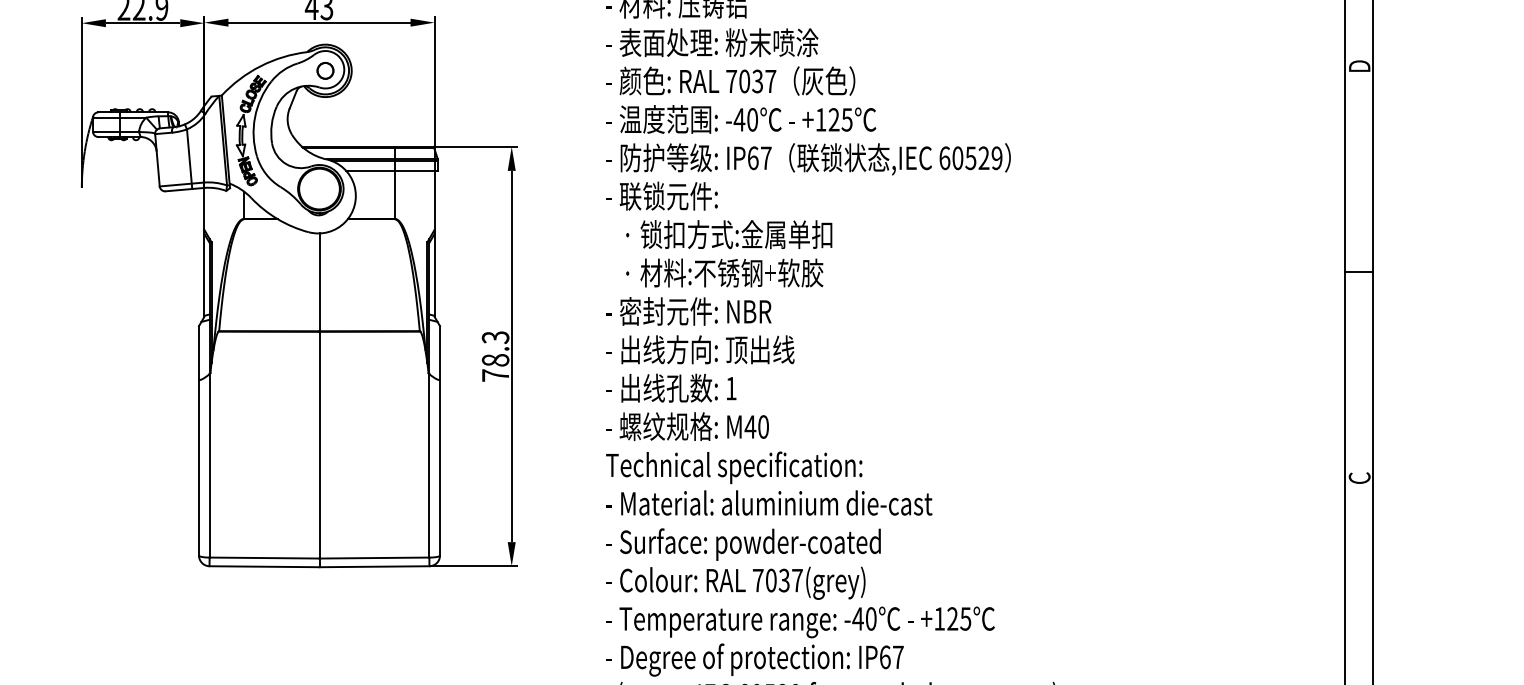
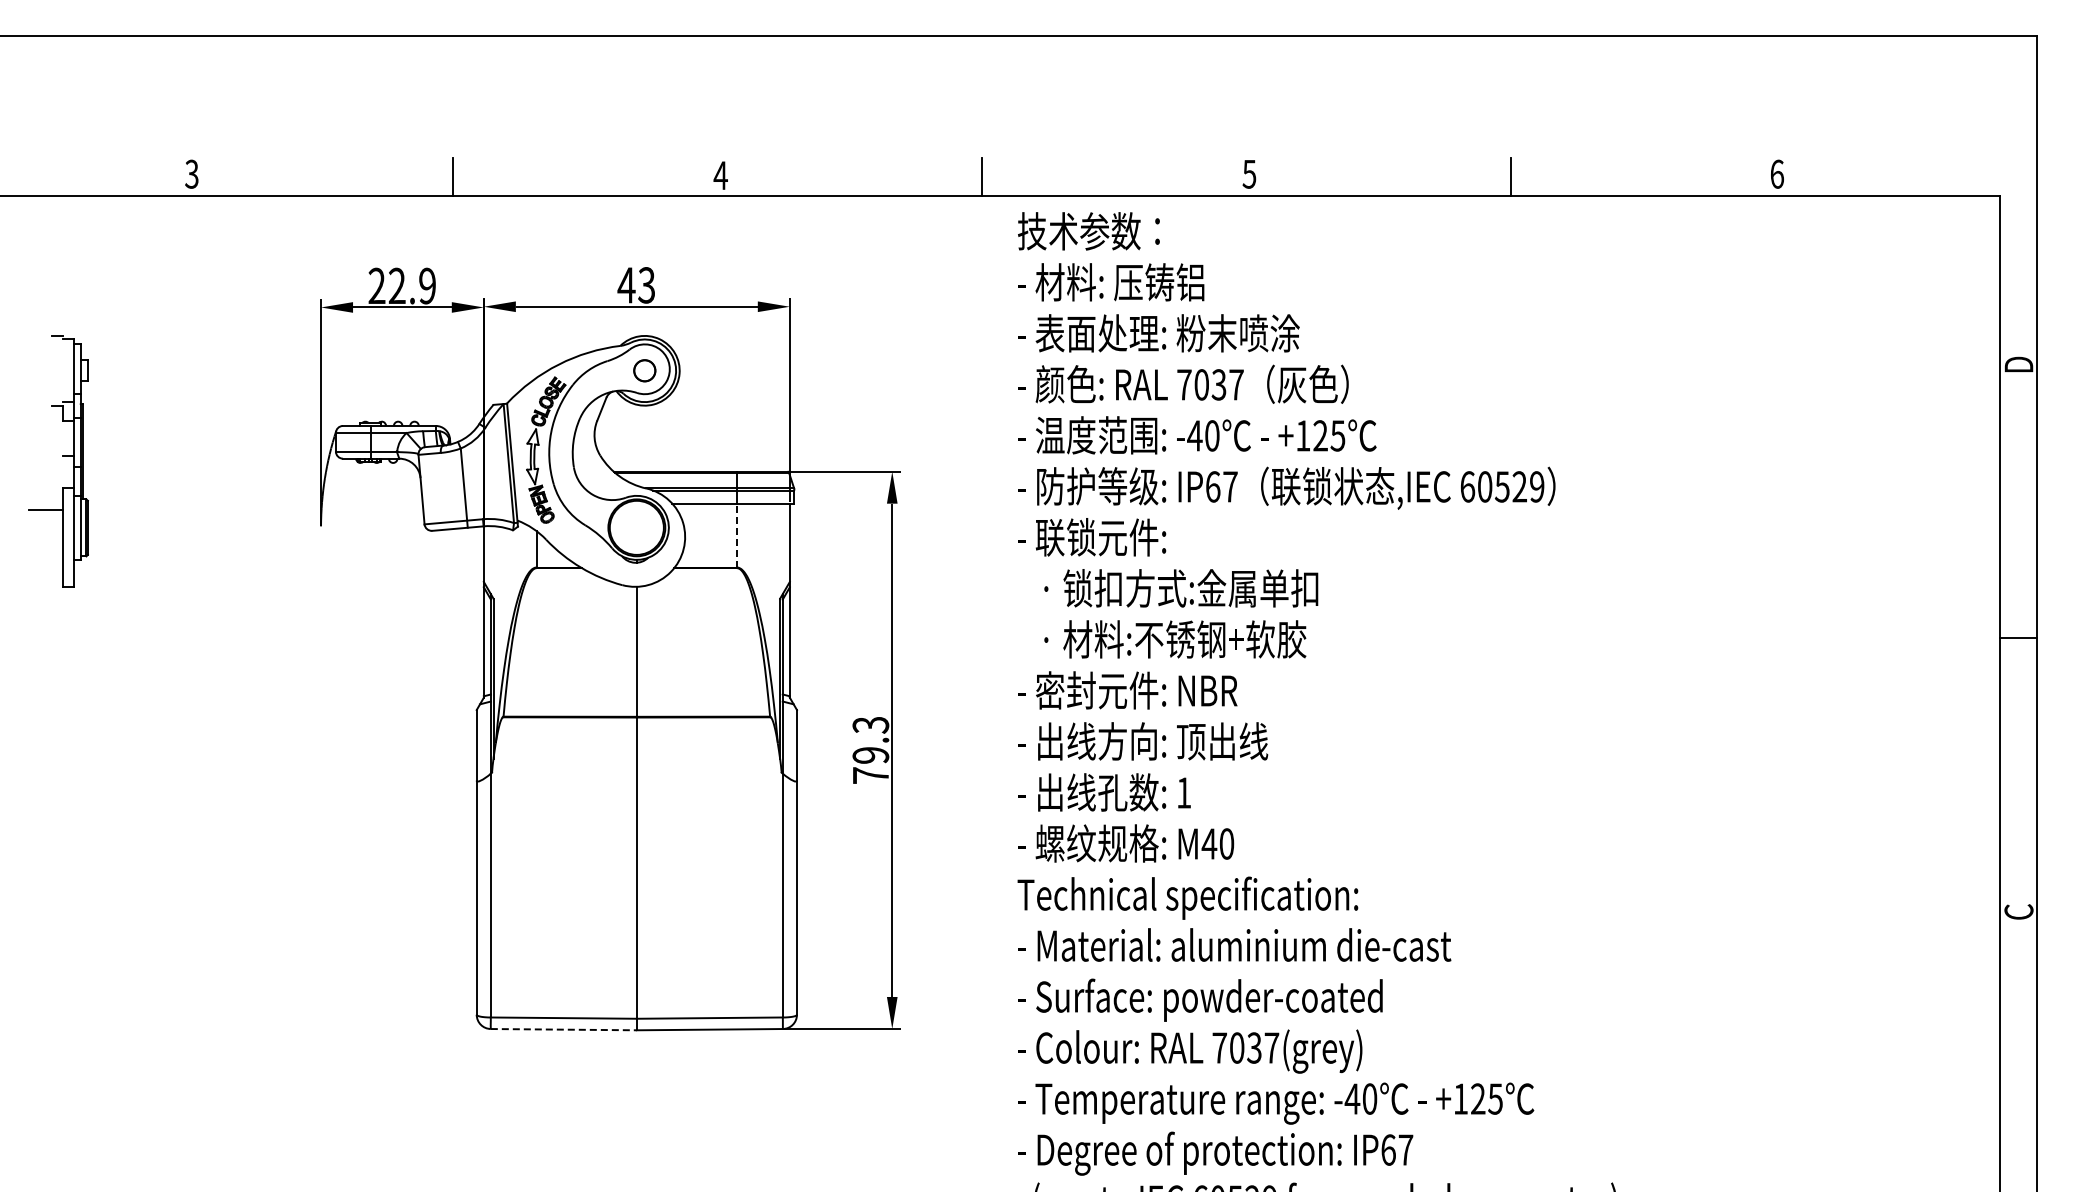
line: (394, 194) -> (736, 535), solid -> dashed
text: (495, 360) -> (870, 755), 78.3 -> 79.3
line: (265, 566) -> (564, 1029), solid -> dashed

